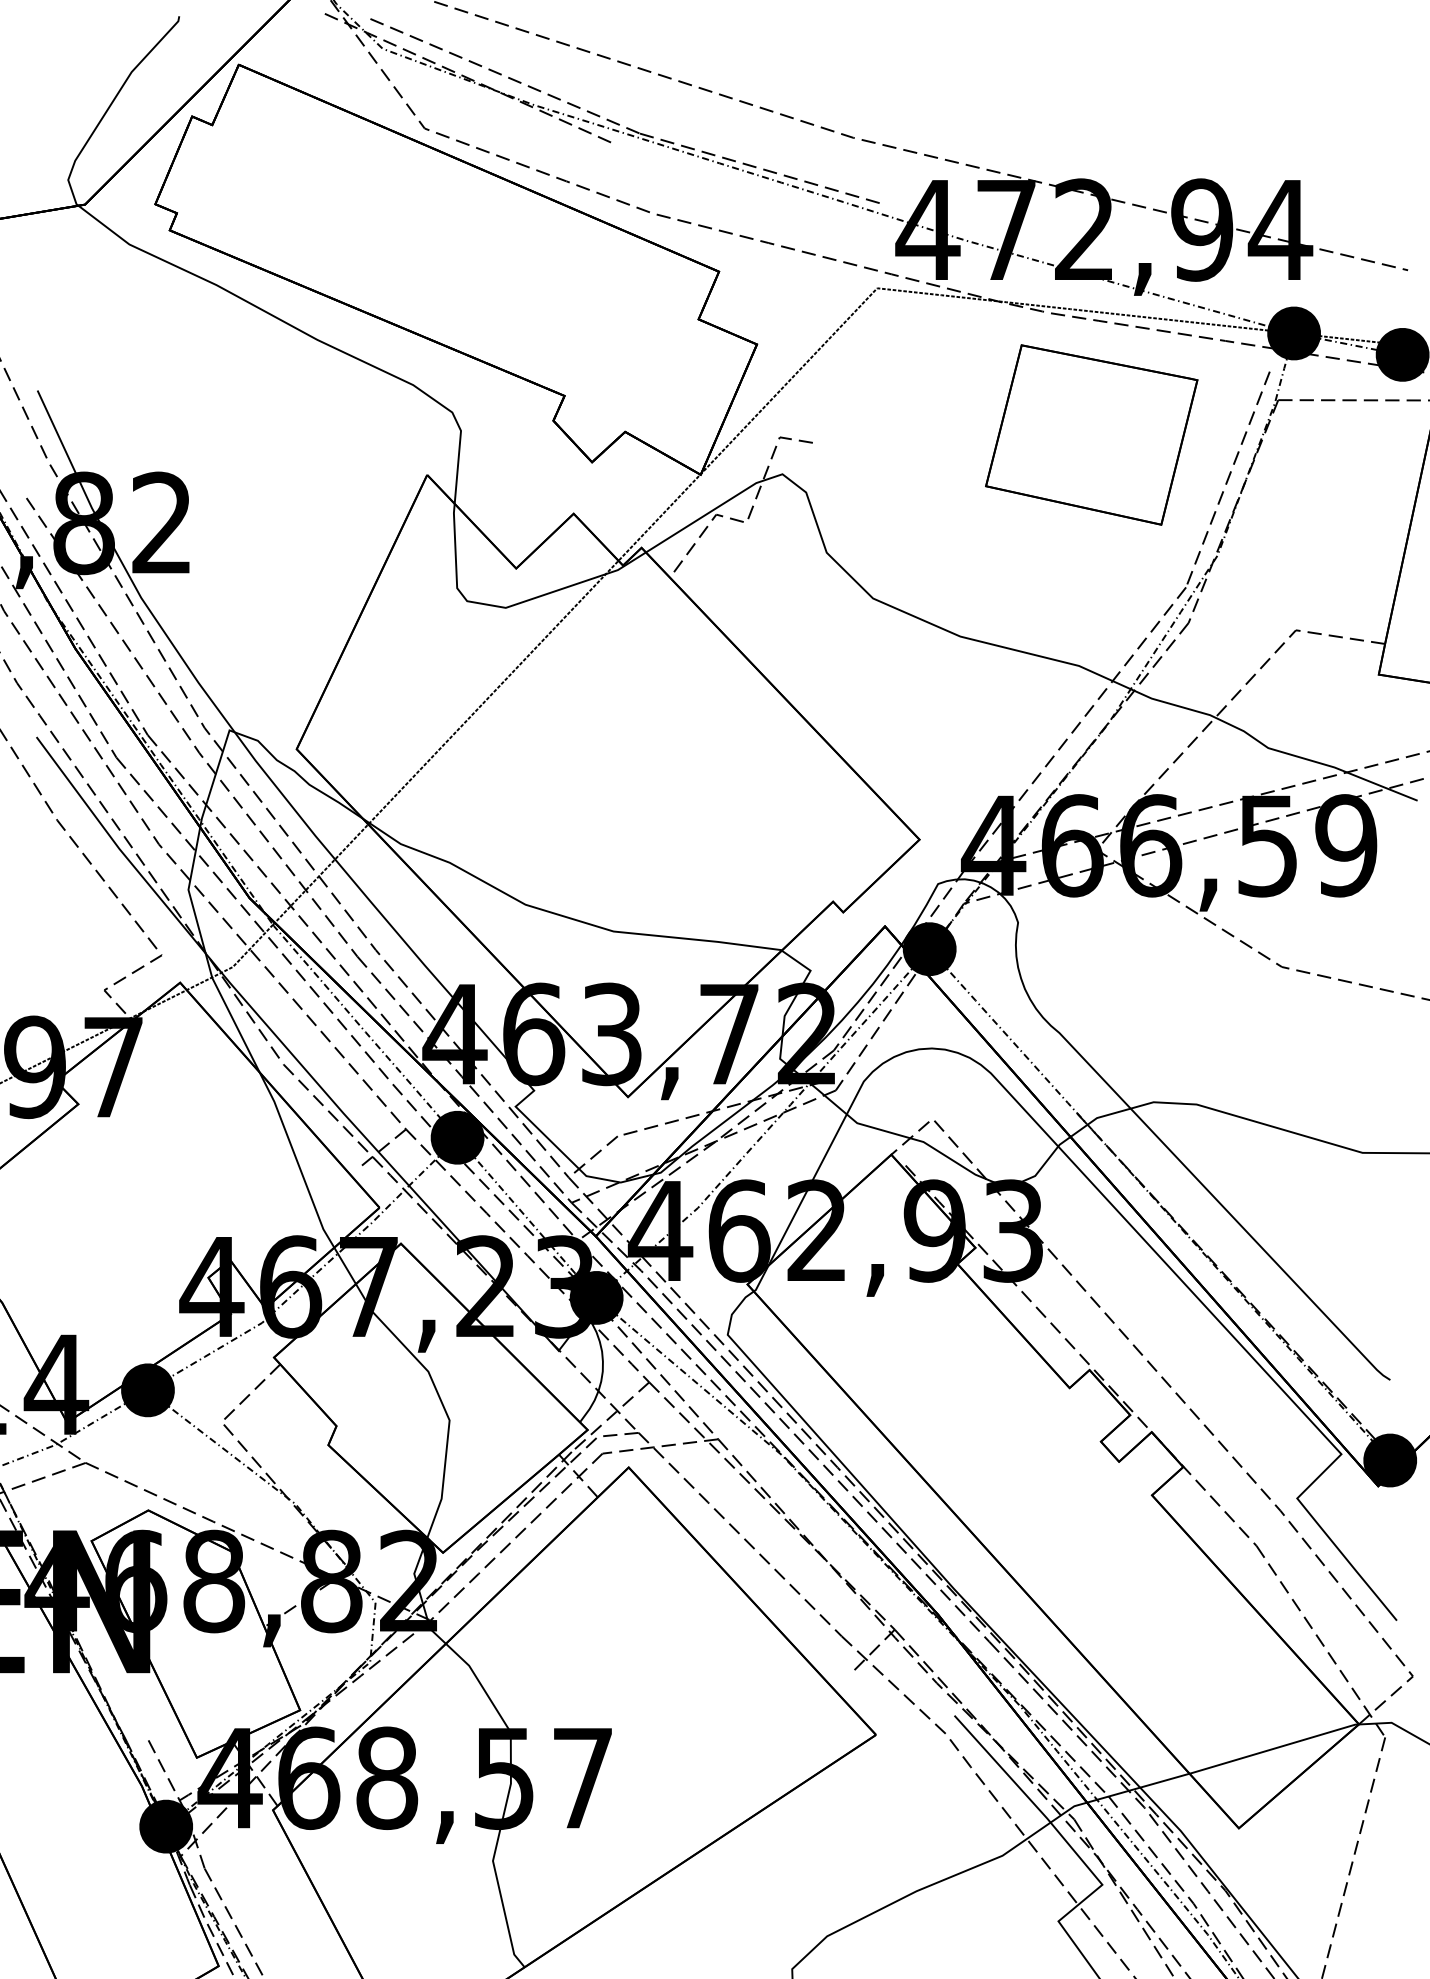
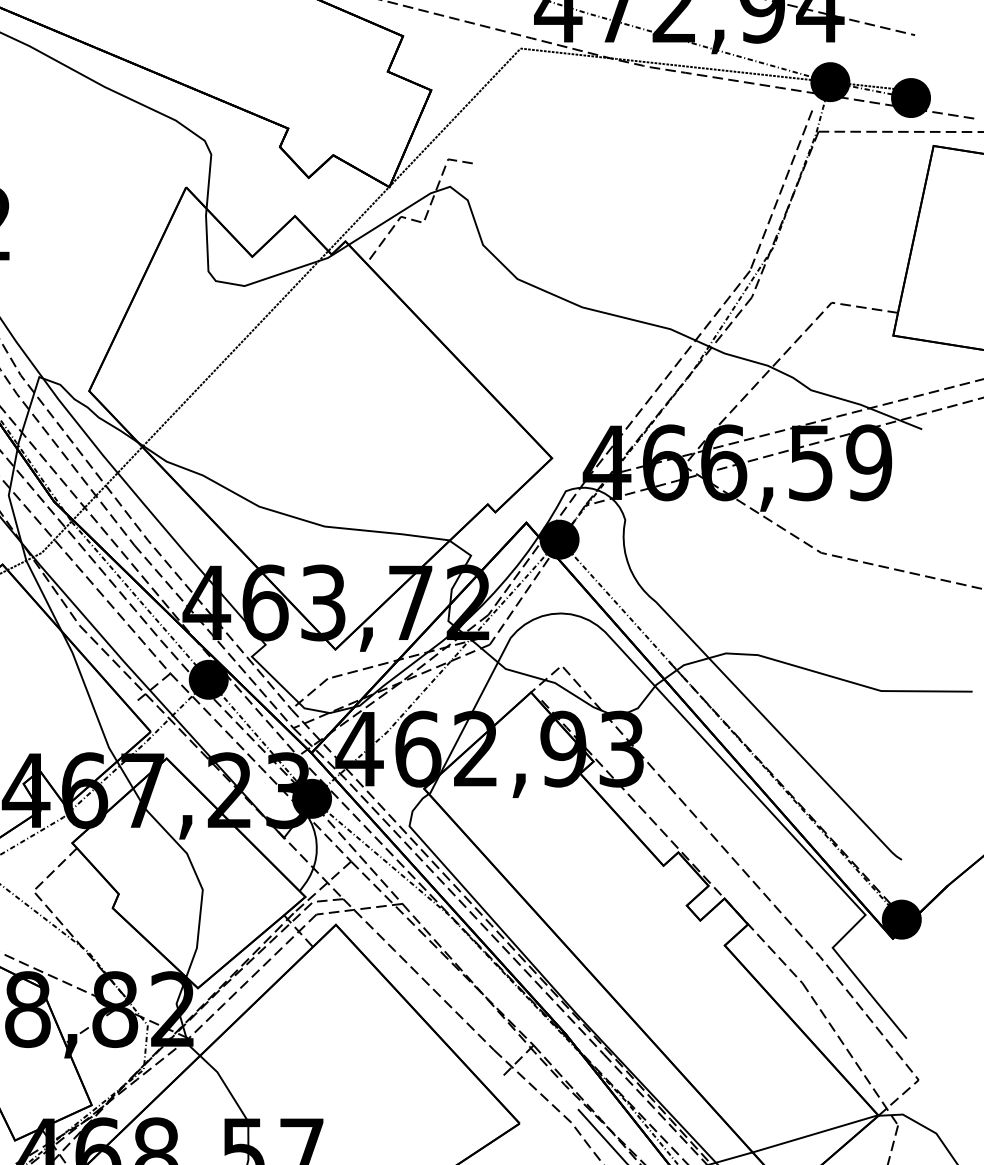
part: (1091, 434) -> (679, 157), removed

